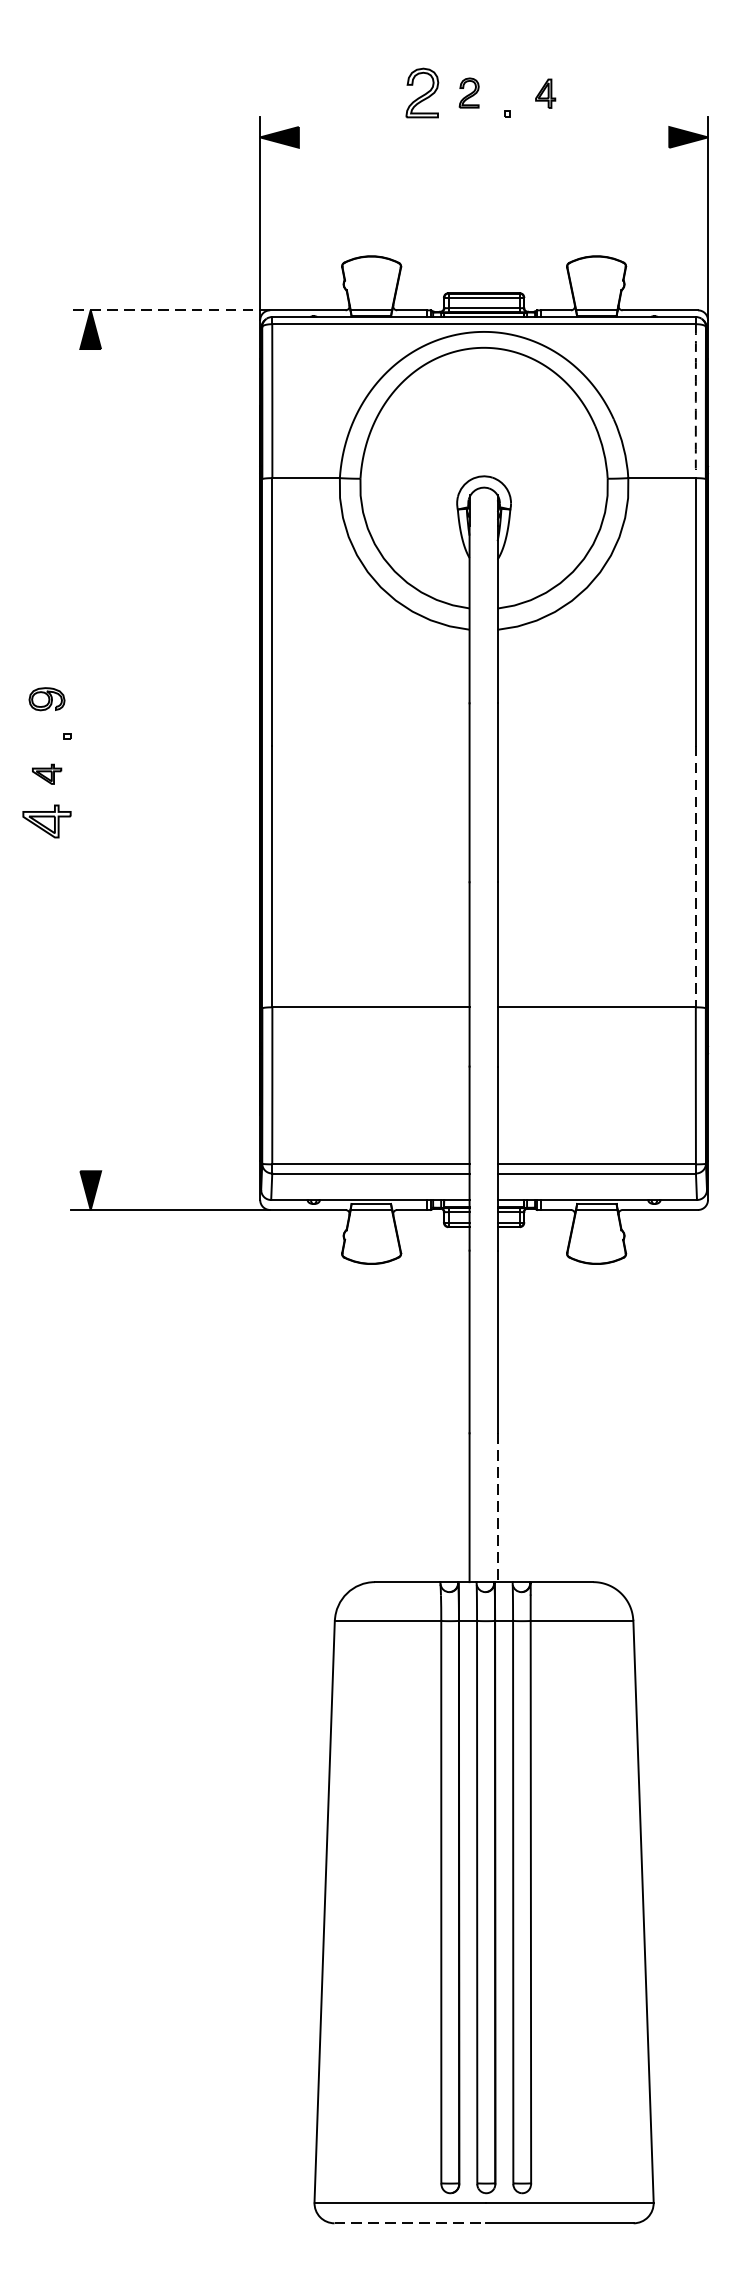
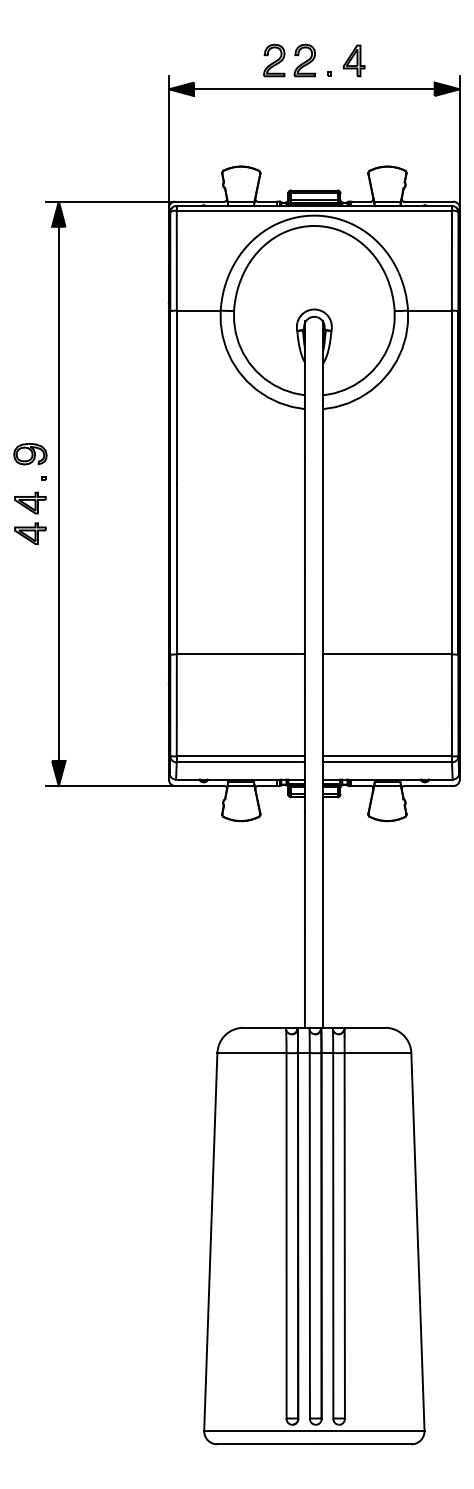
part: (468, 93) -> (304, 60), size x1.67
part: (545, 93) -> (354, 60), size x1.67
line: (484, 137) -> (314, 89), added
line: (170, 310) -> (110, 201), dashed -> solid
arc: (695, 400) -> (451, 260), dashed -> solid
part: (47, 699) -> (30, 454), size x1.43
line: (90, 759) -> (58, 493), added
part: (47, 773) -> (30, 502), size x1.67
line: (695, 876) -> (451, 569), dashed -> solid
line: (498, 1507) -> (323, 979), dashed -> solid
line: (410, 2223) -> (266, 1444), dashed -> solid

